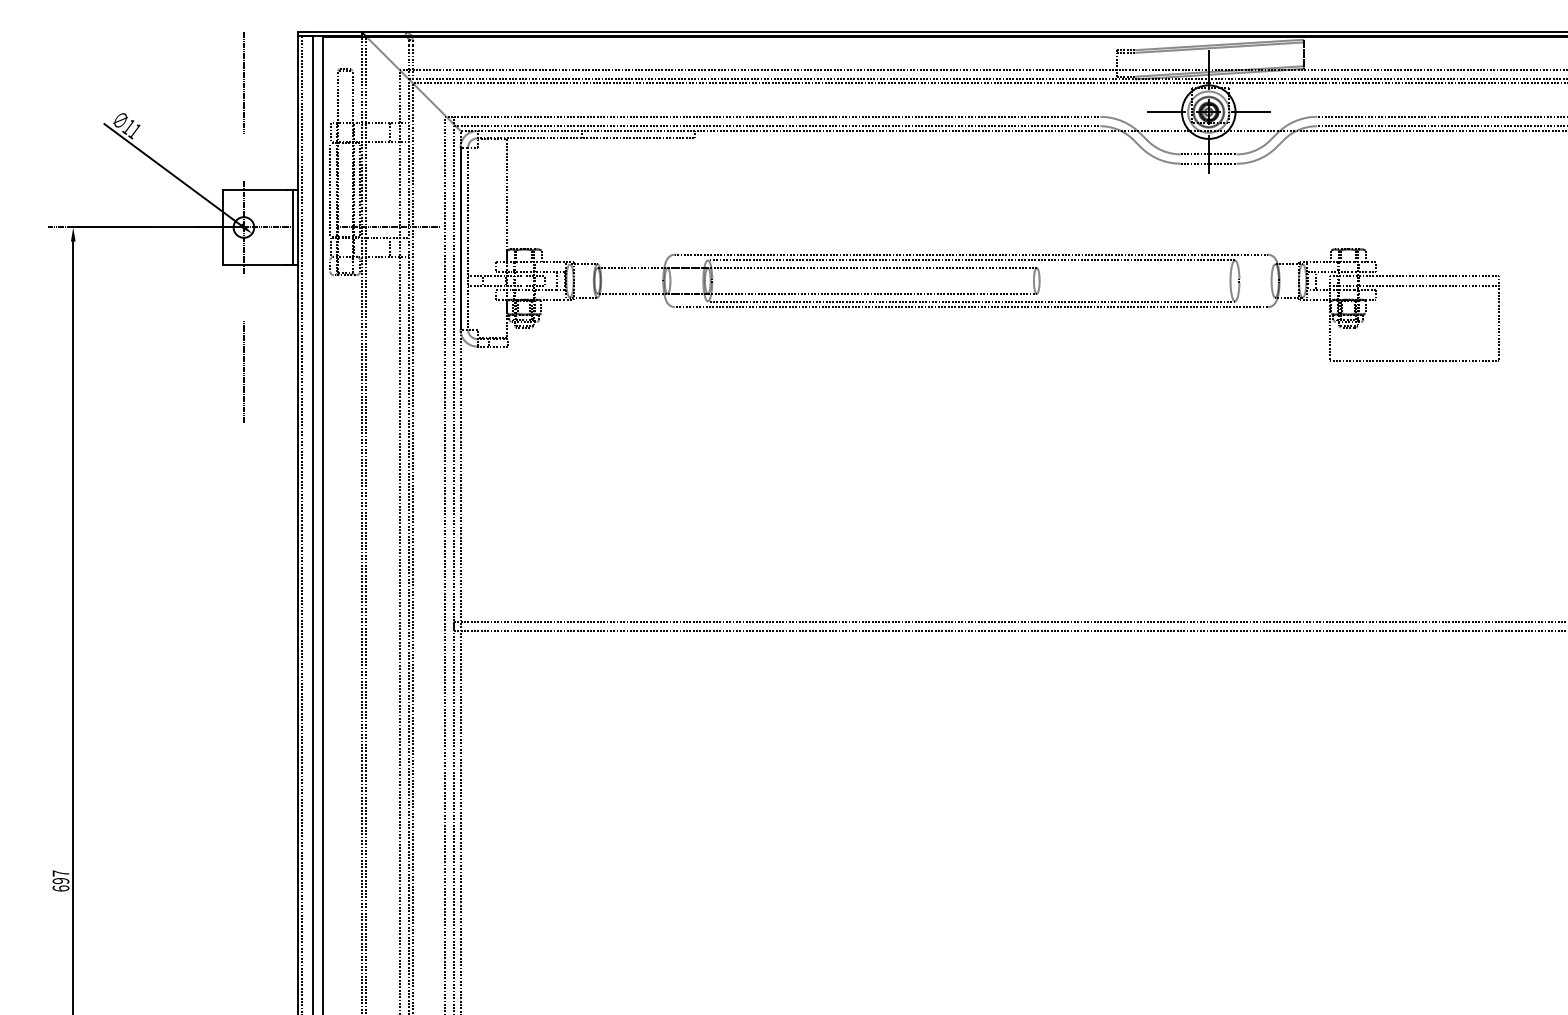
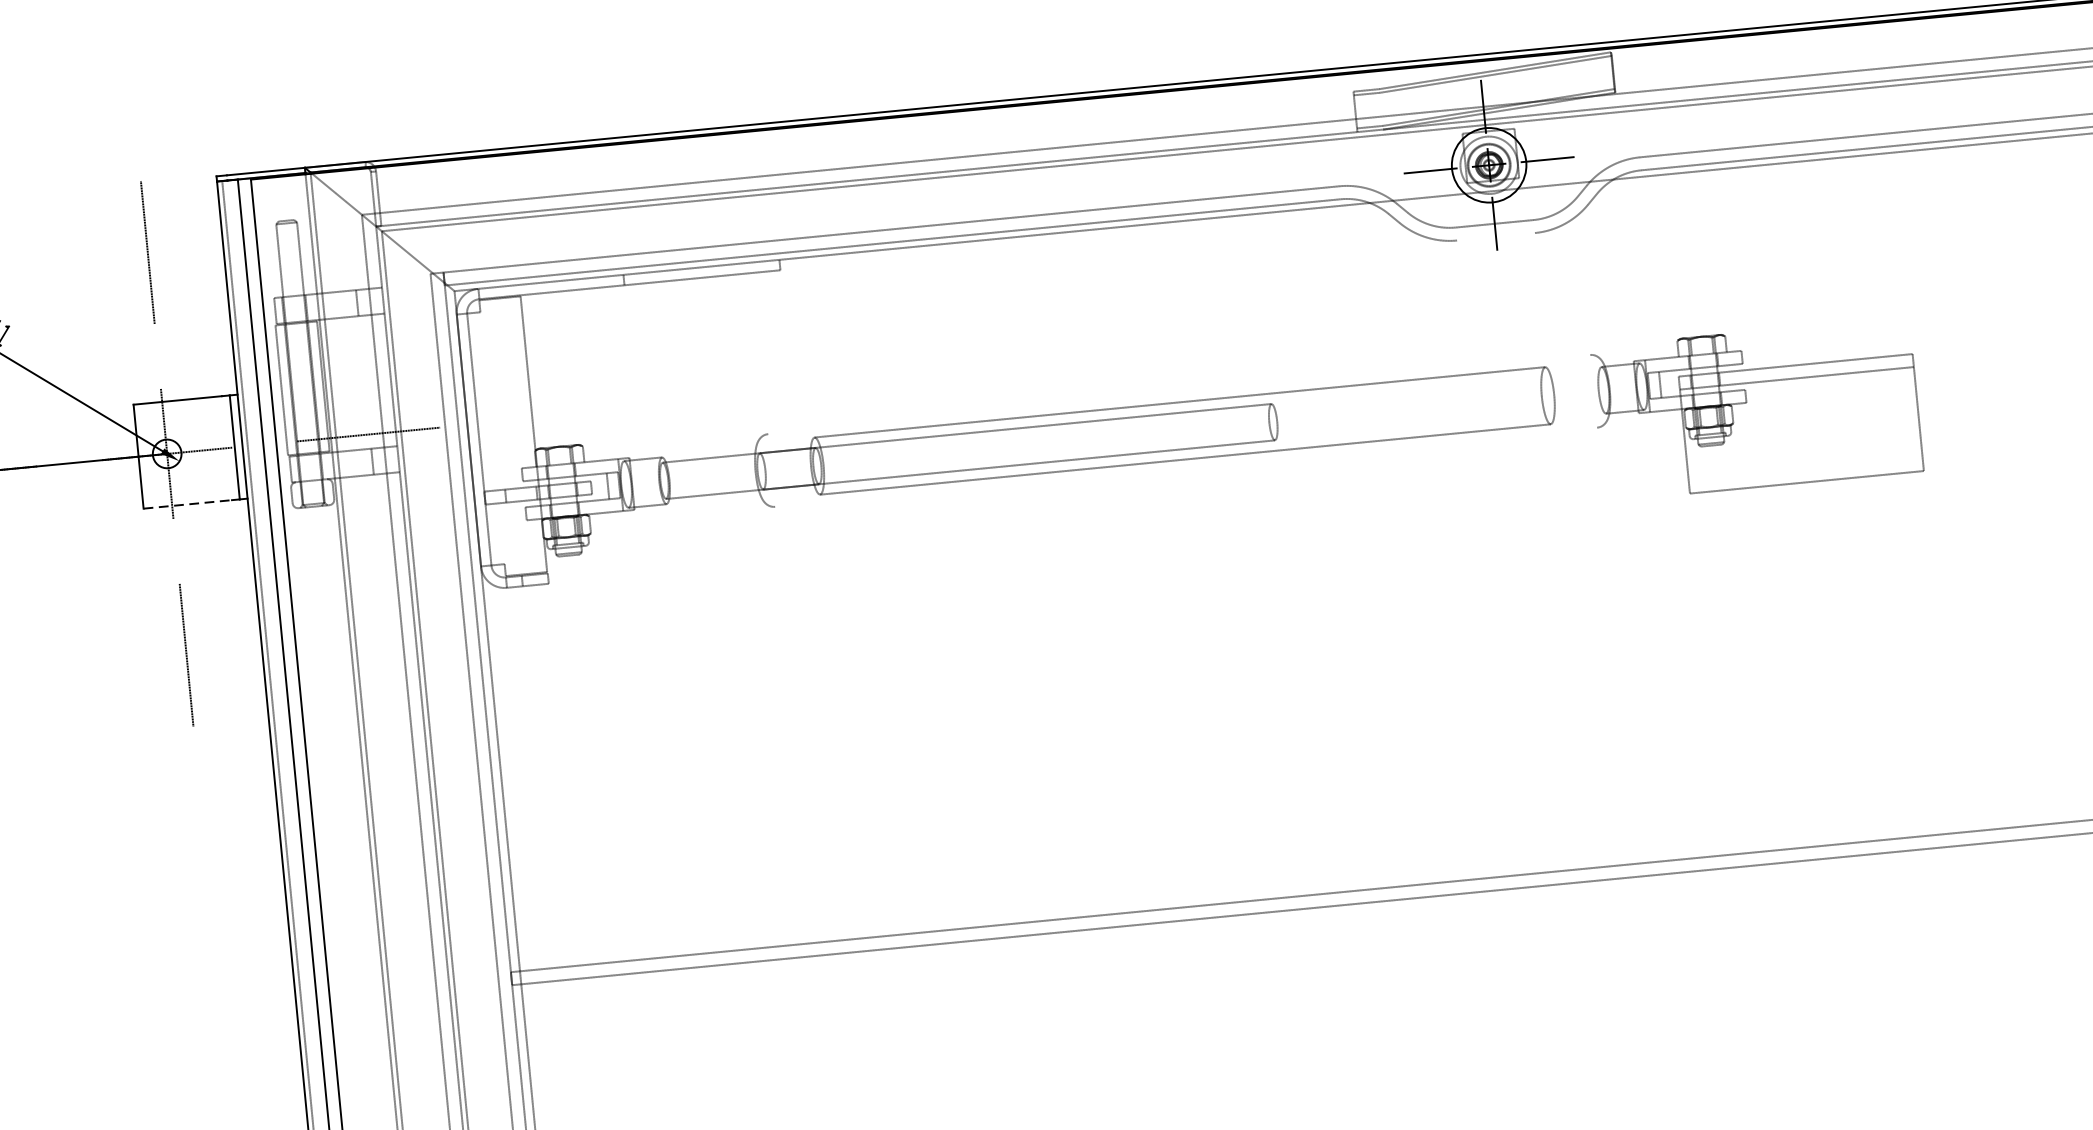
line: (1208, 163) -> (1495, 236), removed
line: (970, 254) -> (1177, 394), removed
line: (255, 265) -> (188, 505), solid -> dashed
line: (970, 307) -> (1184, 467), removed

